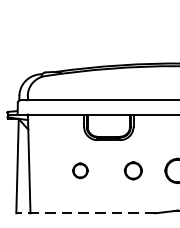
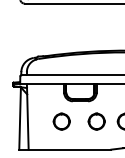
part: (80, 170) -> (61, 121), size x1.67
part: (133, 170) -> (96, 121), size x1.43
line: (84, 213) -> (64, 149), dashed -> solid

